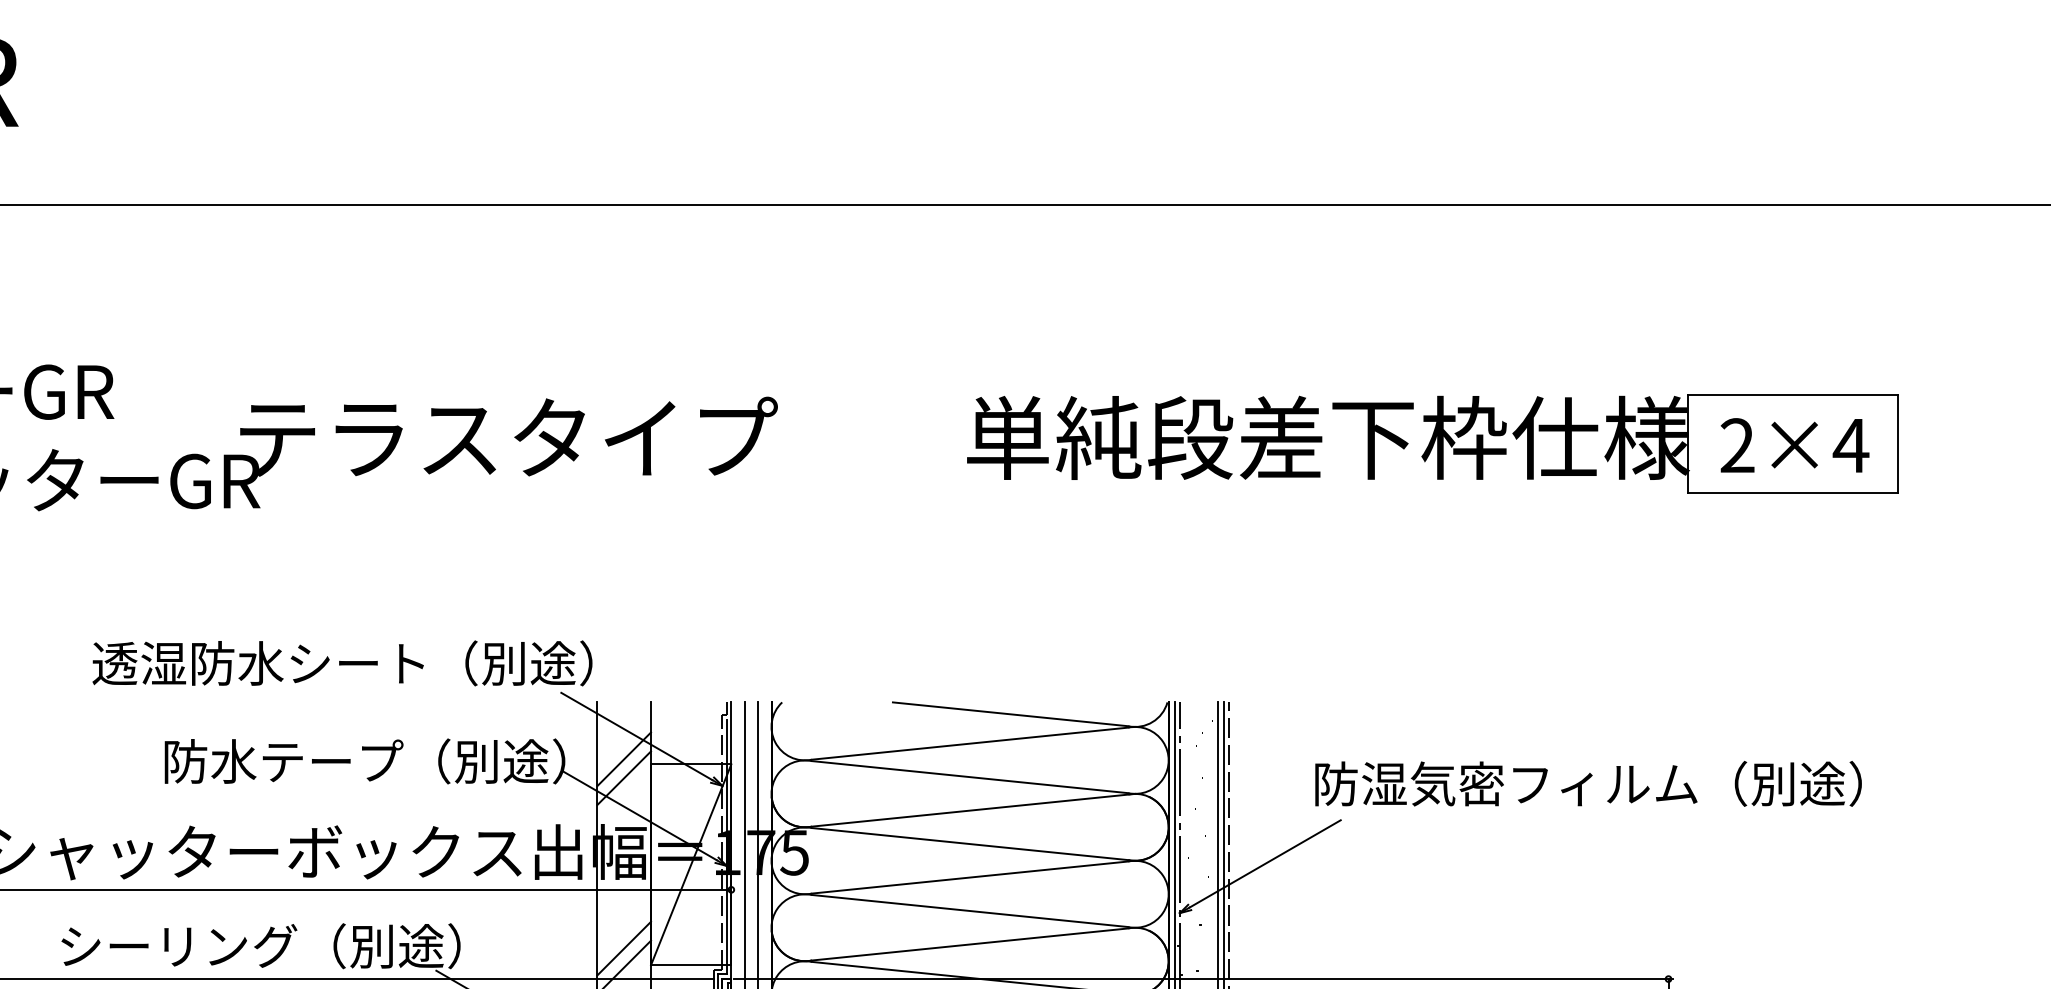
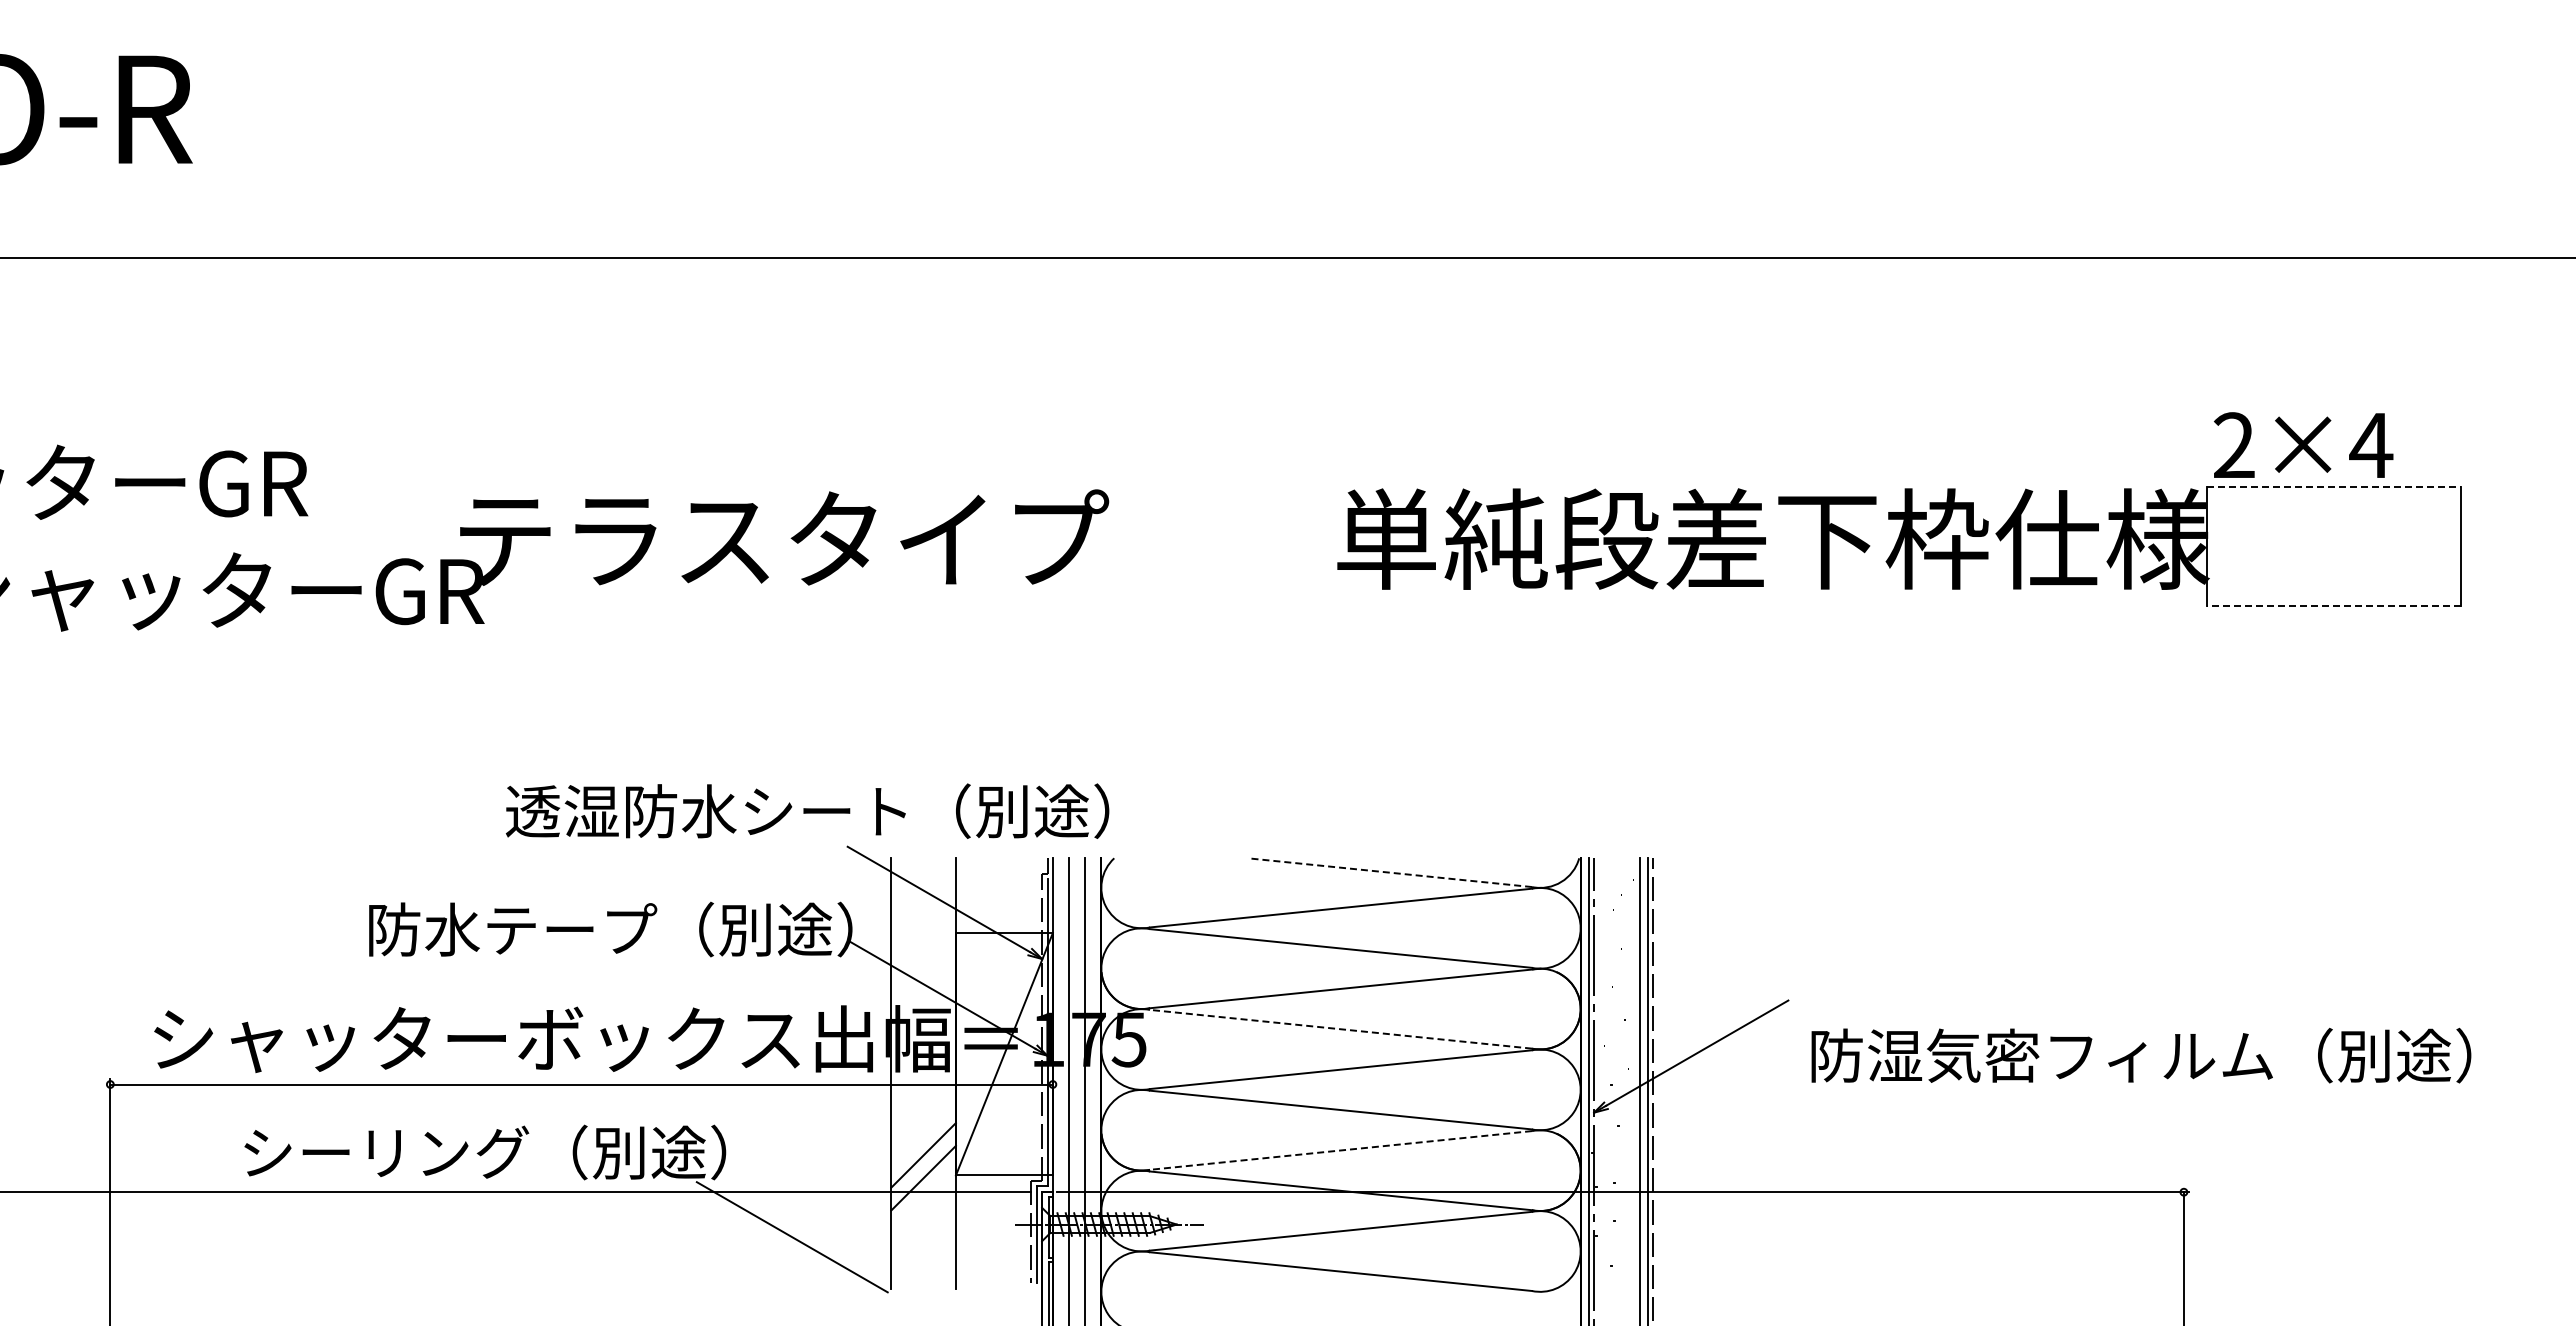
line: (1793, 395) -> (2334, 487), solid -> dashed
text: (1794, 444) -> (2303, 444), moved
line: (1793, 492) -> (2334, 605), solid -> dashed
text: (342, 662) -> (807, 810), moved
line: (1010, 714) -> (1389, 872), solid -> dashed
line: (624, 758) -> (923, 926), removed
line: (624, 777) -> (923, 949), removed
text: (1588, 783) -> (2141, 1055), moved
line: (969, 844) -> (1340, 1029), solid -> dashed
line: (969, 944) -> (1340, 1150), solid -> dashed

